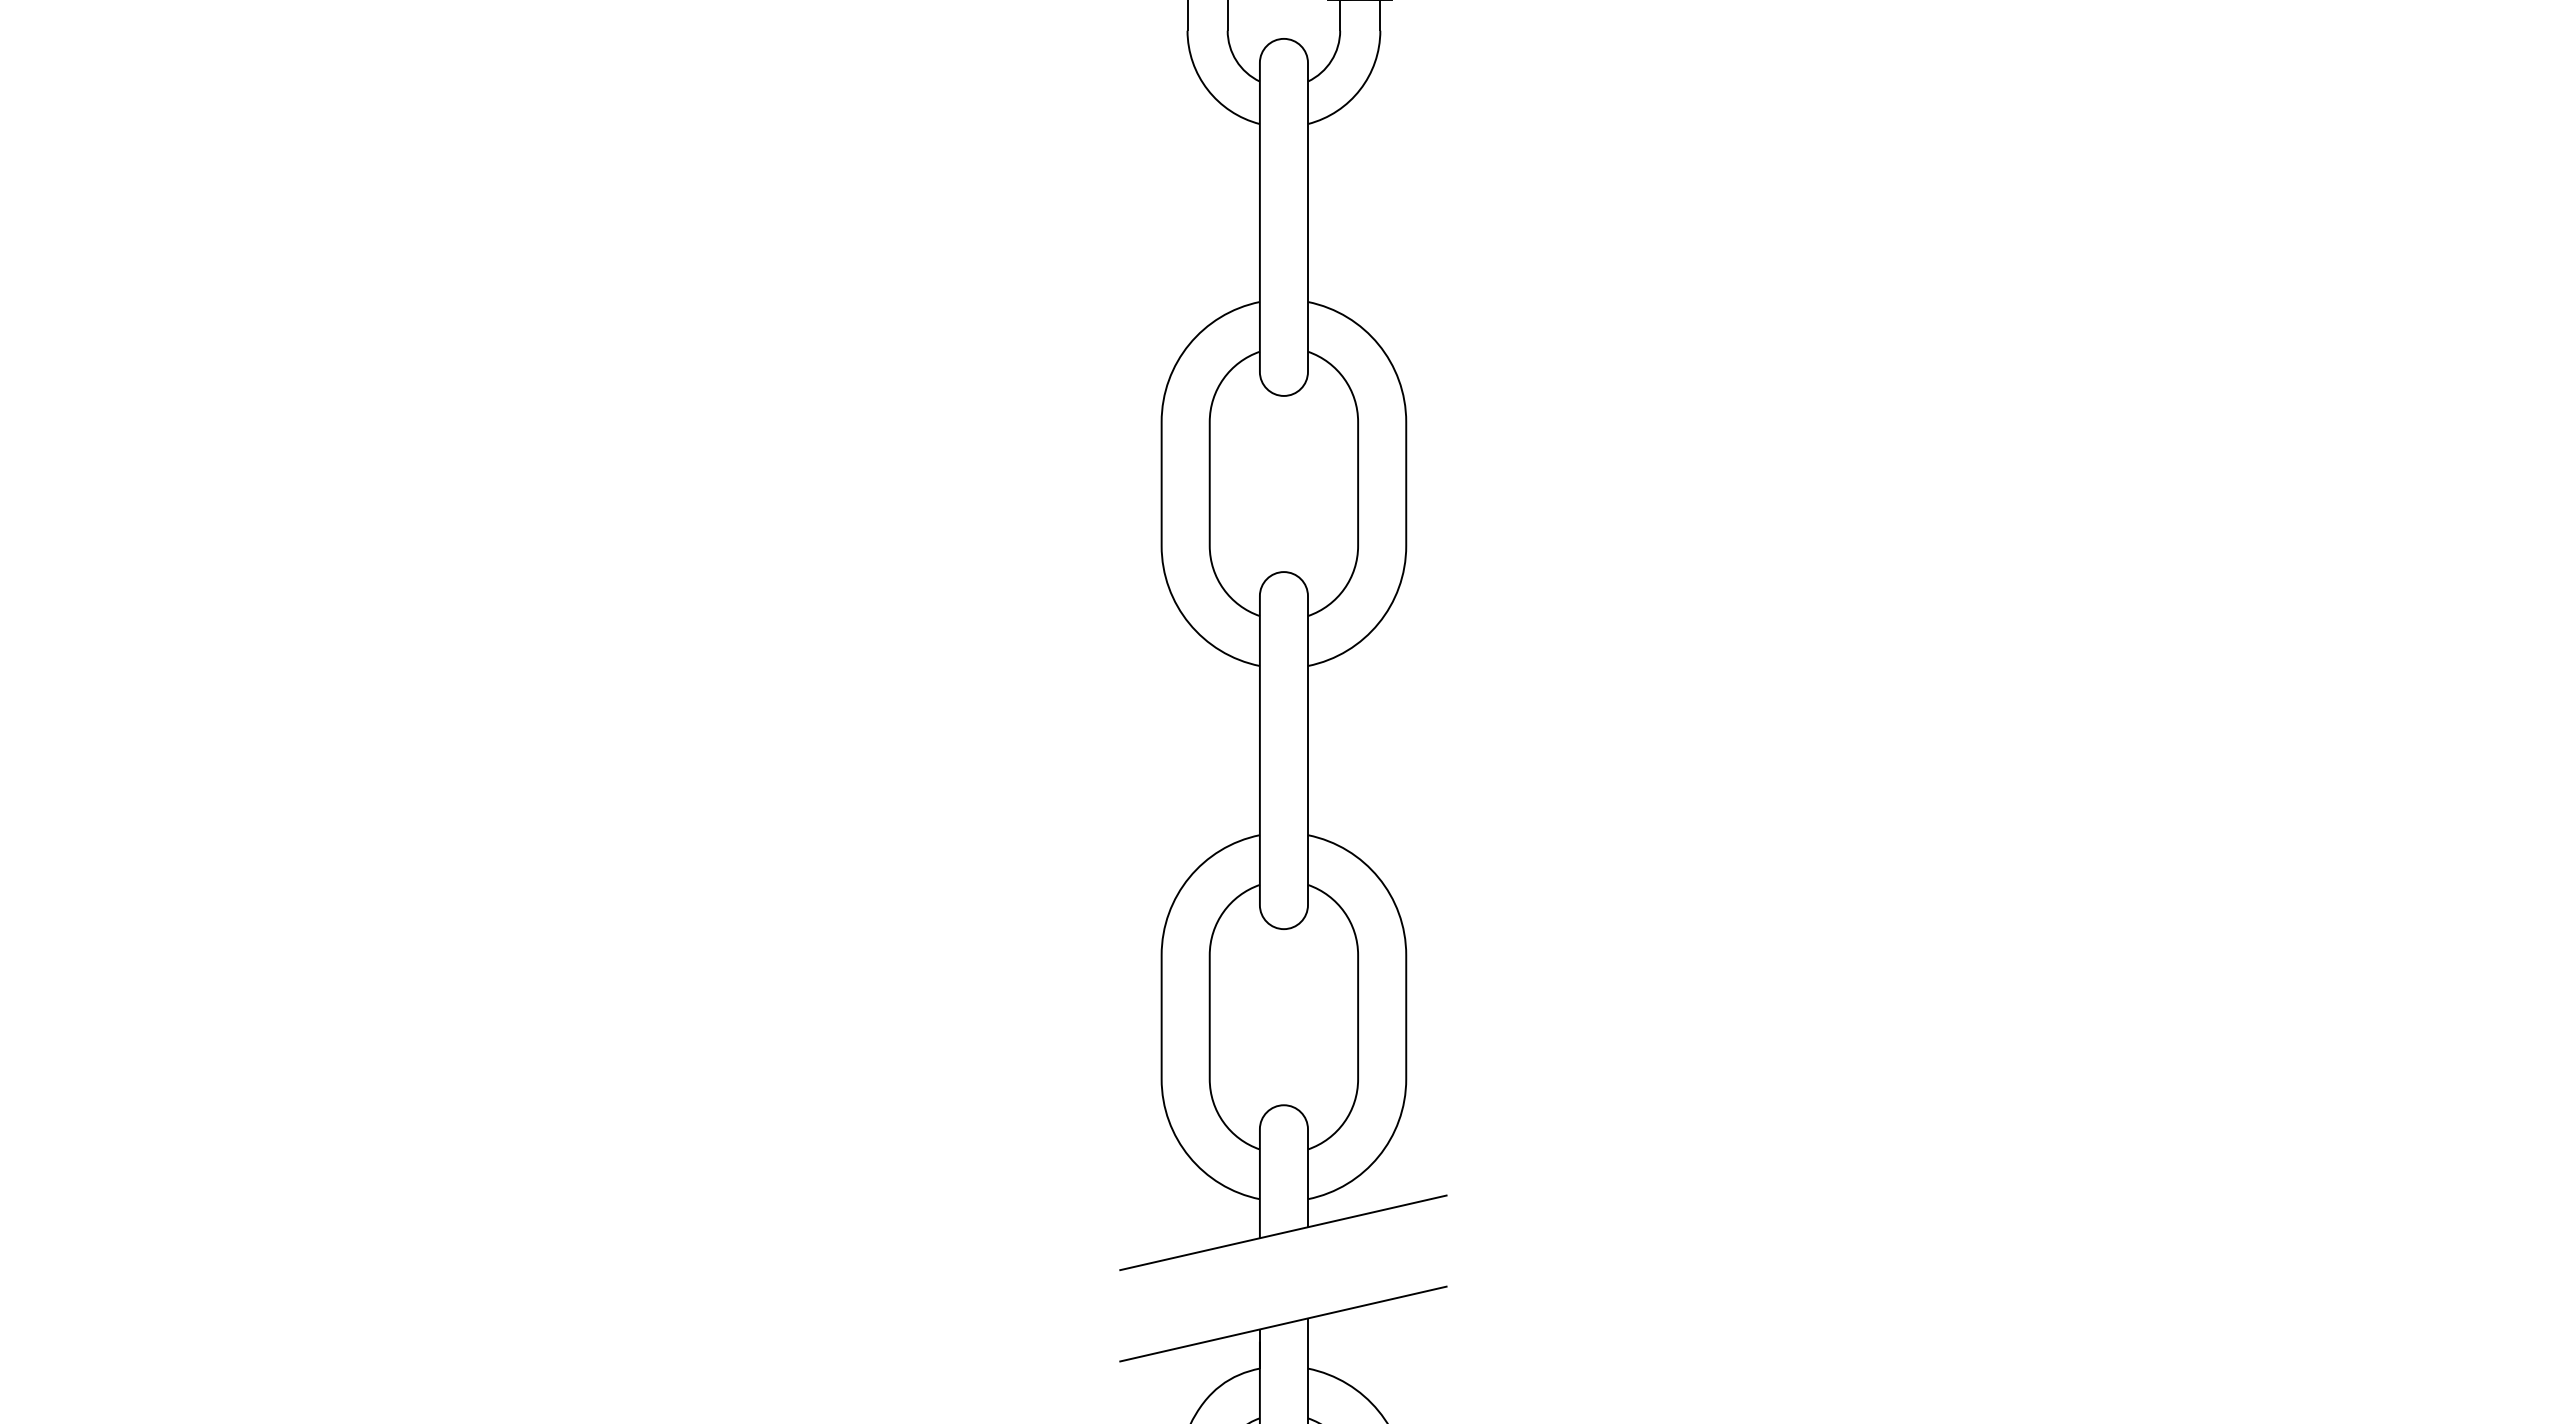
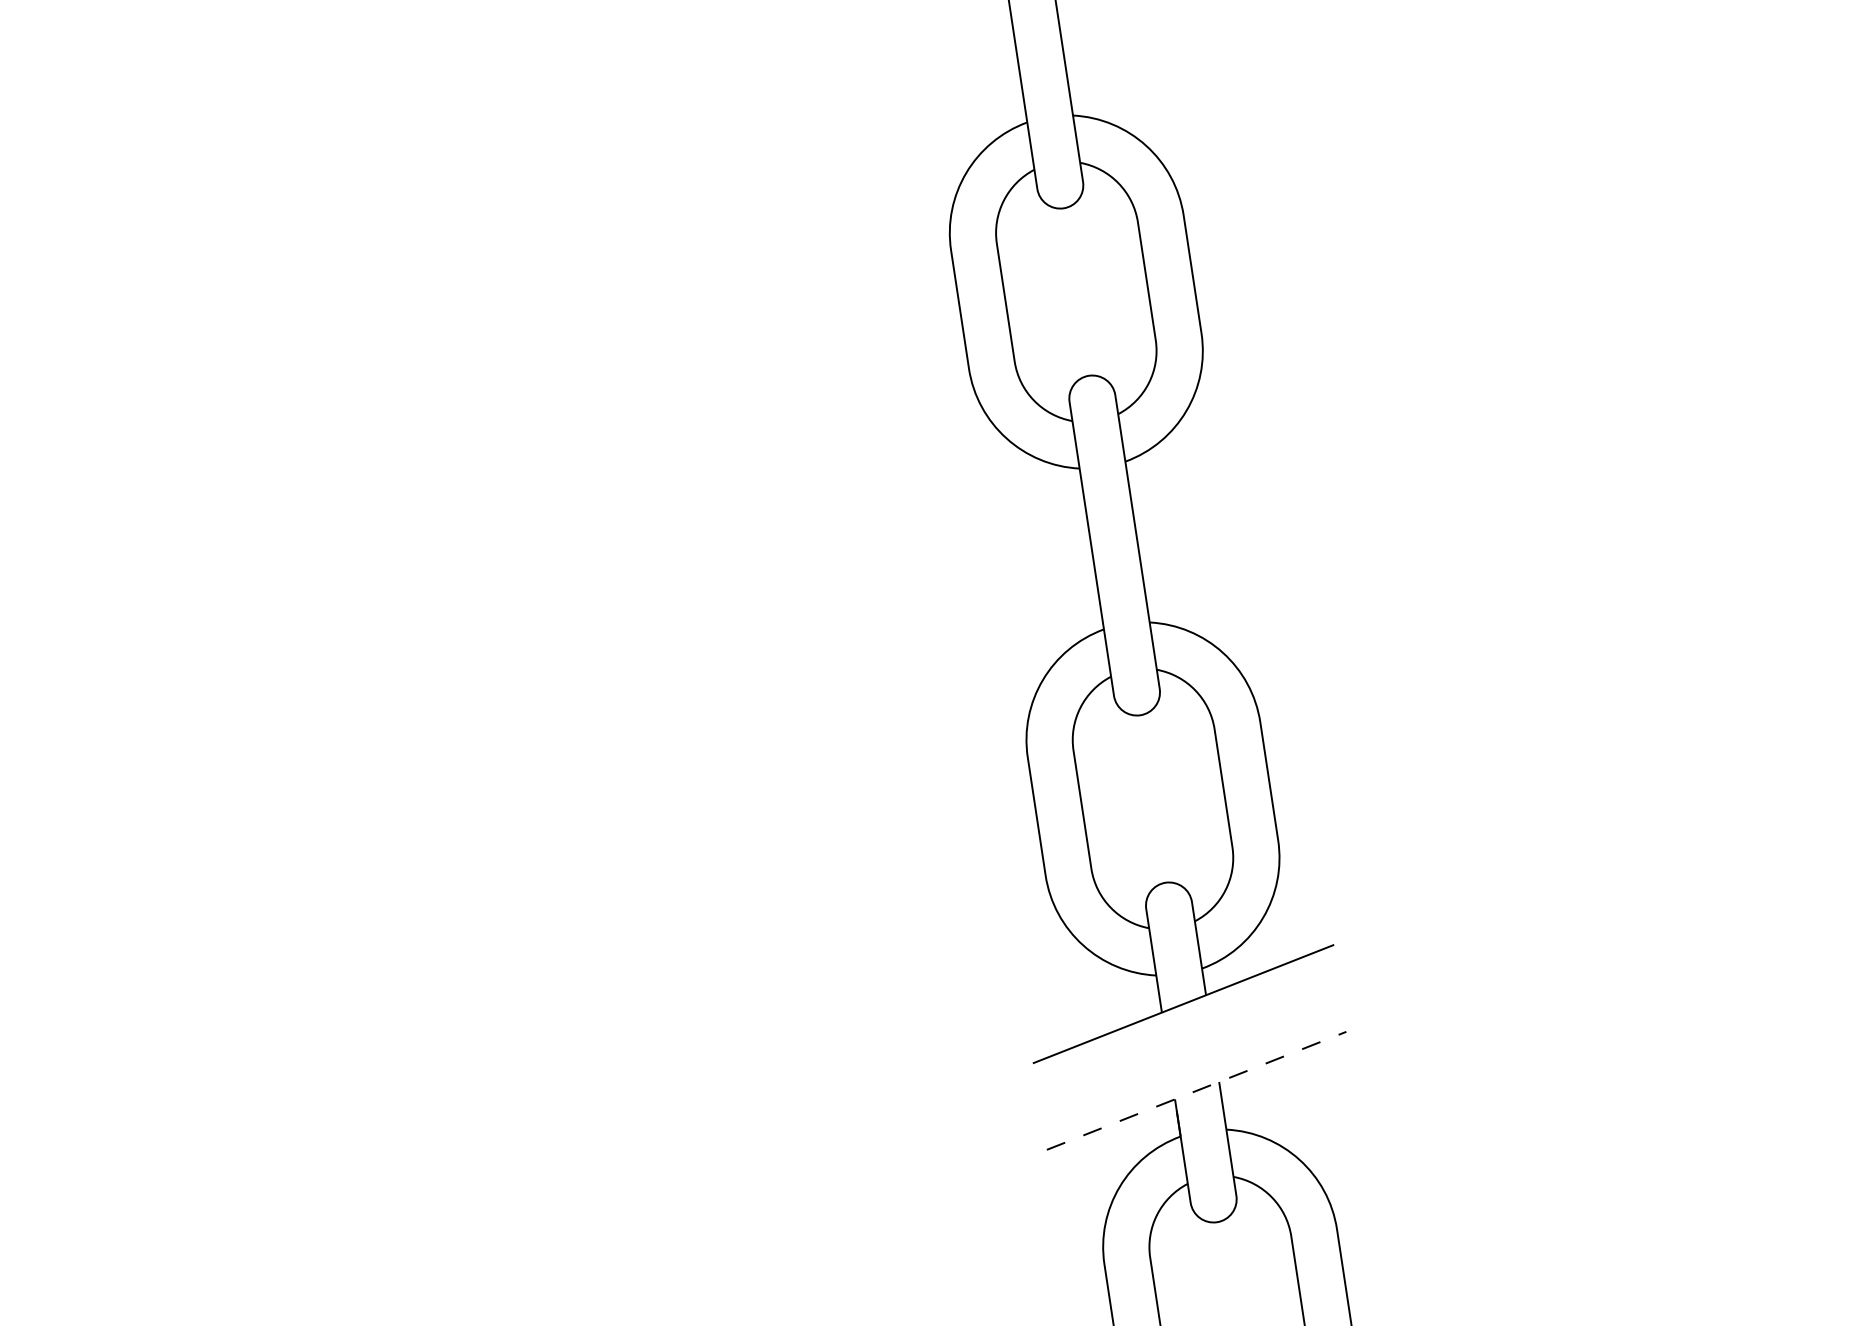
line: (1283, 1323) -> (1196, 1090), solid -> dashed

